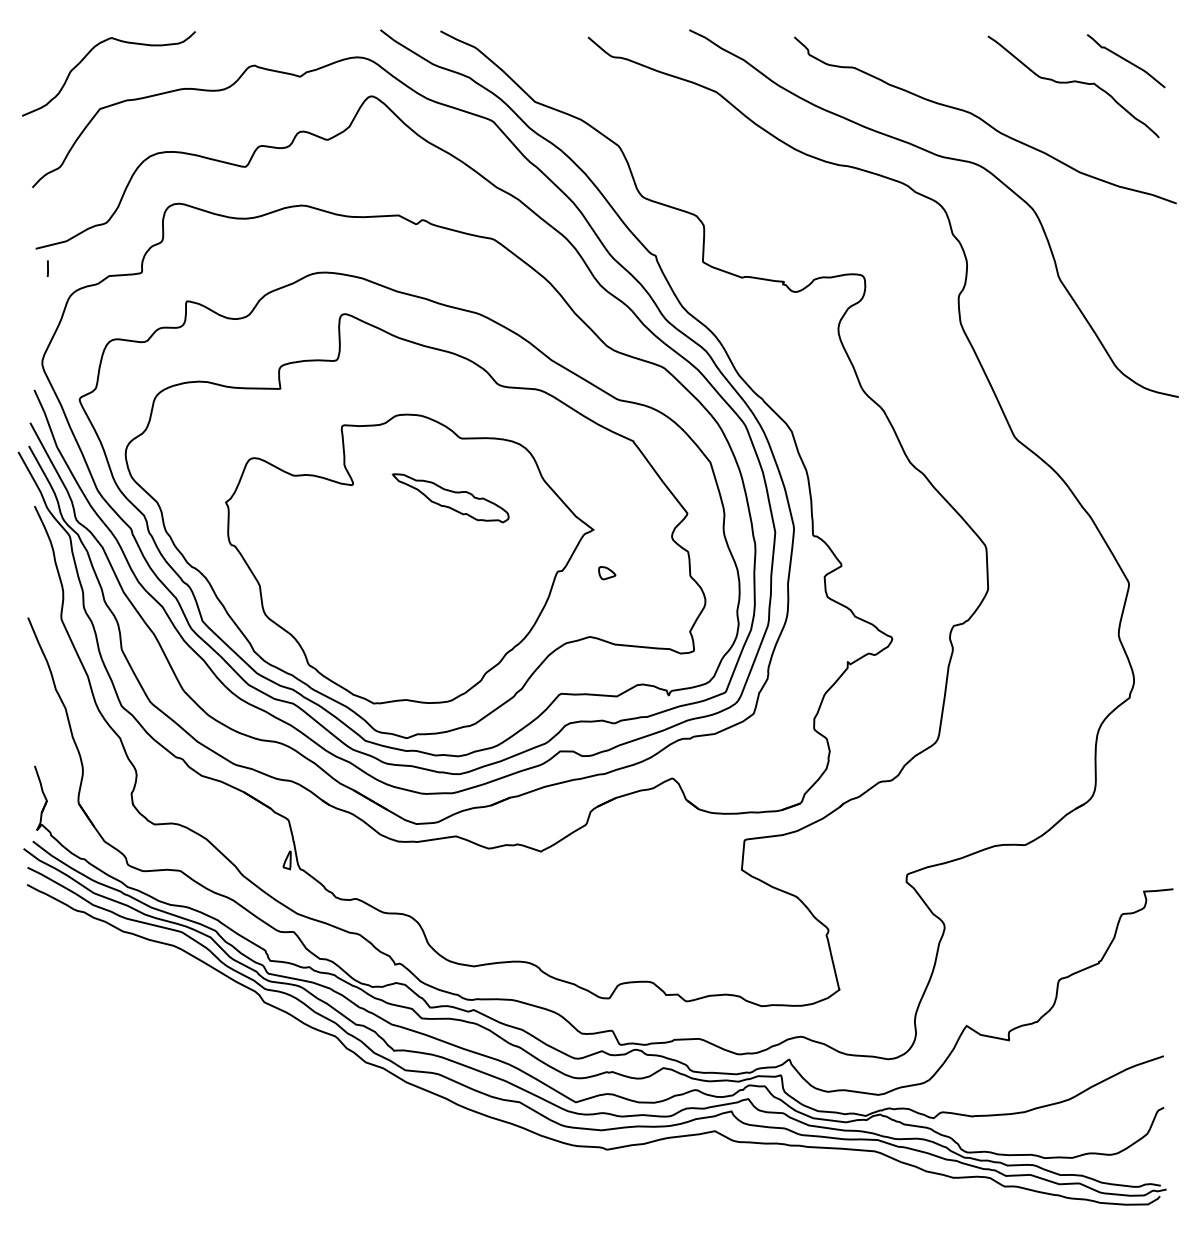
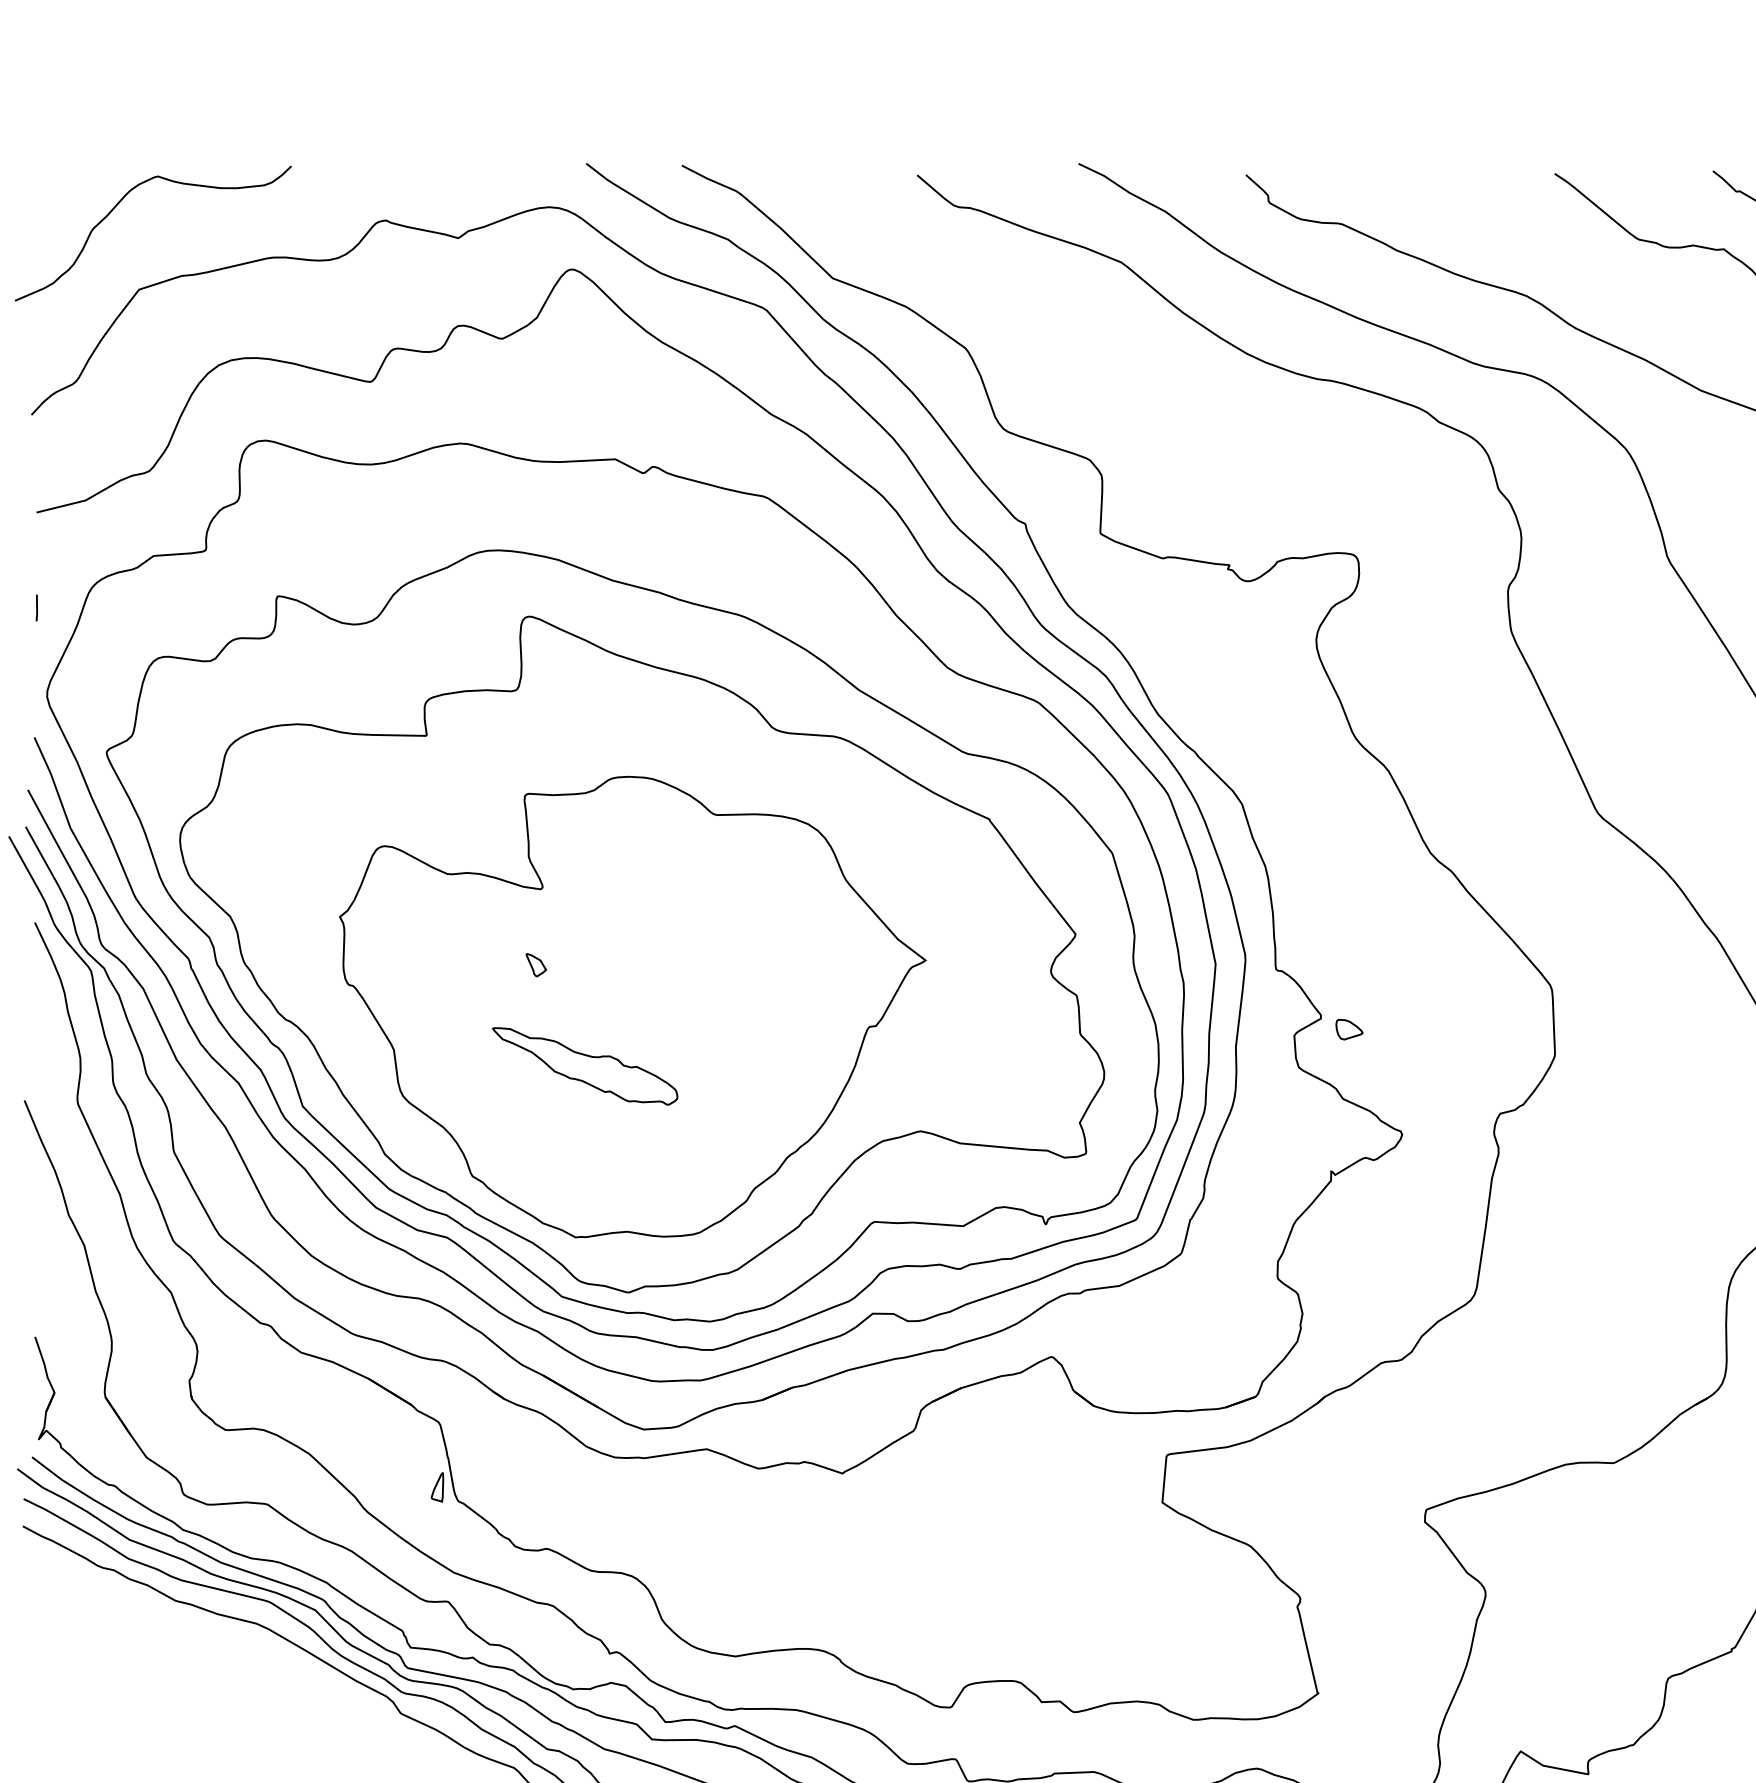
line: (47, 268) -> (36, 607), moved
part: (450, 498) -> (584, 1066), moved
part: (349, 532) -> (536, 964), added
part: (607, 573) -> (1349, 1030), moved

